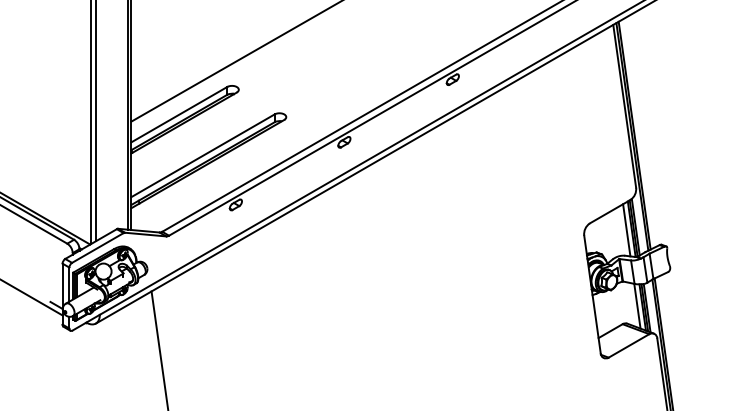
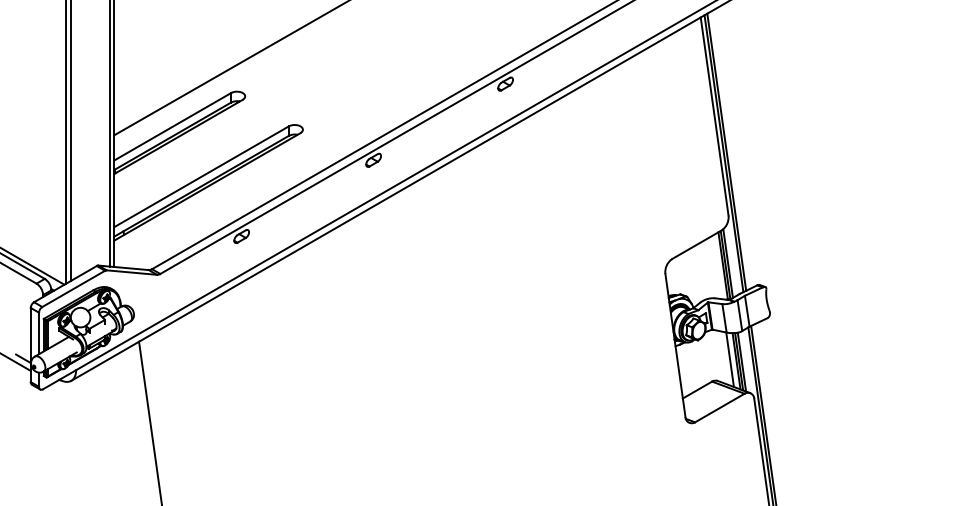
line: (626, 230) -> (716, 267), removed

